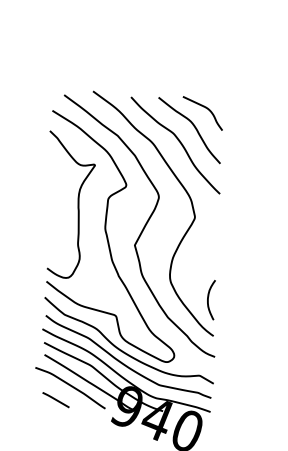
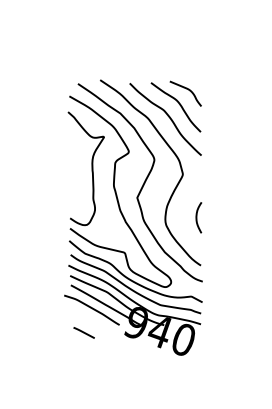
curve: (209, 299) -> (197, 217), moved
line: (55, 399) -> (83, 332), moved

